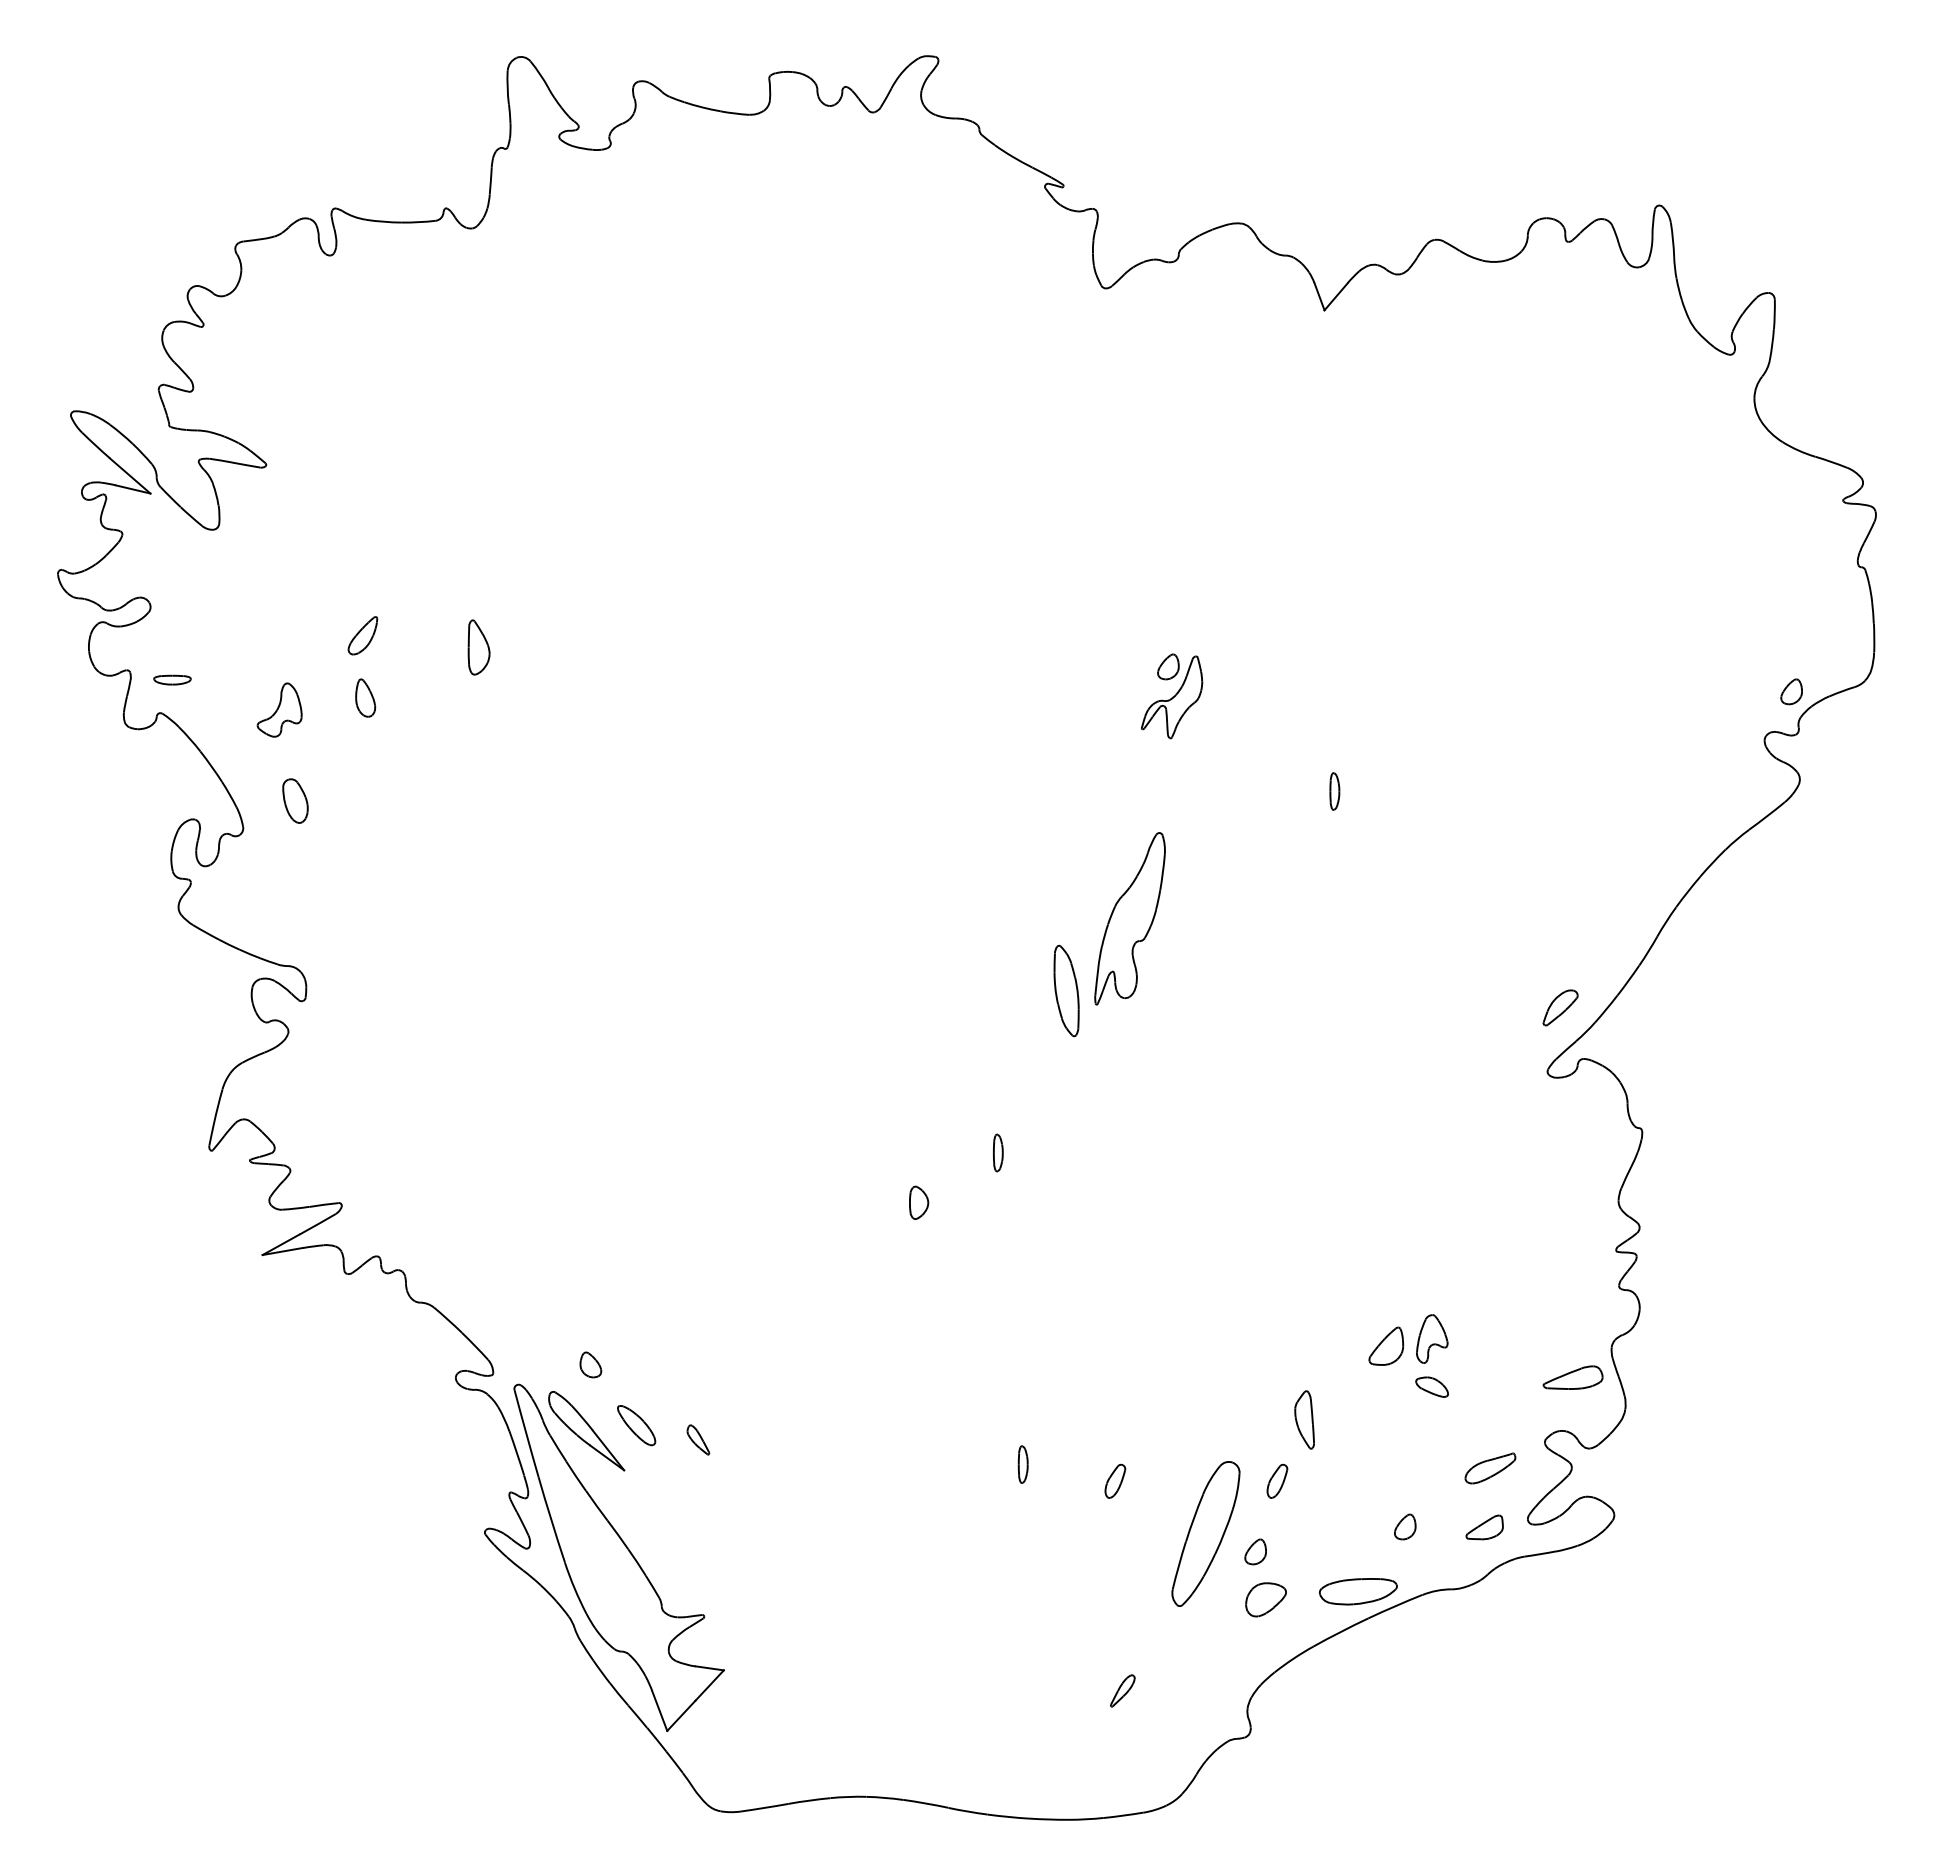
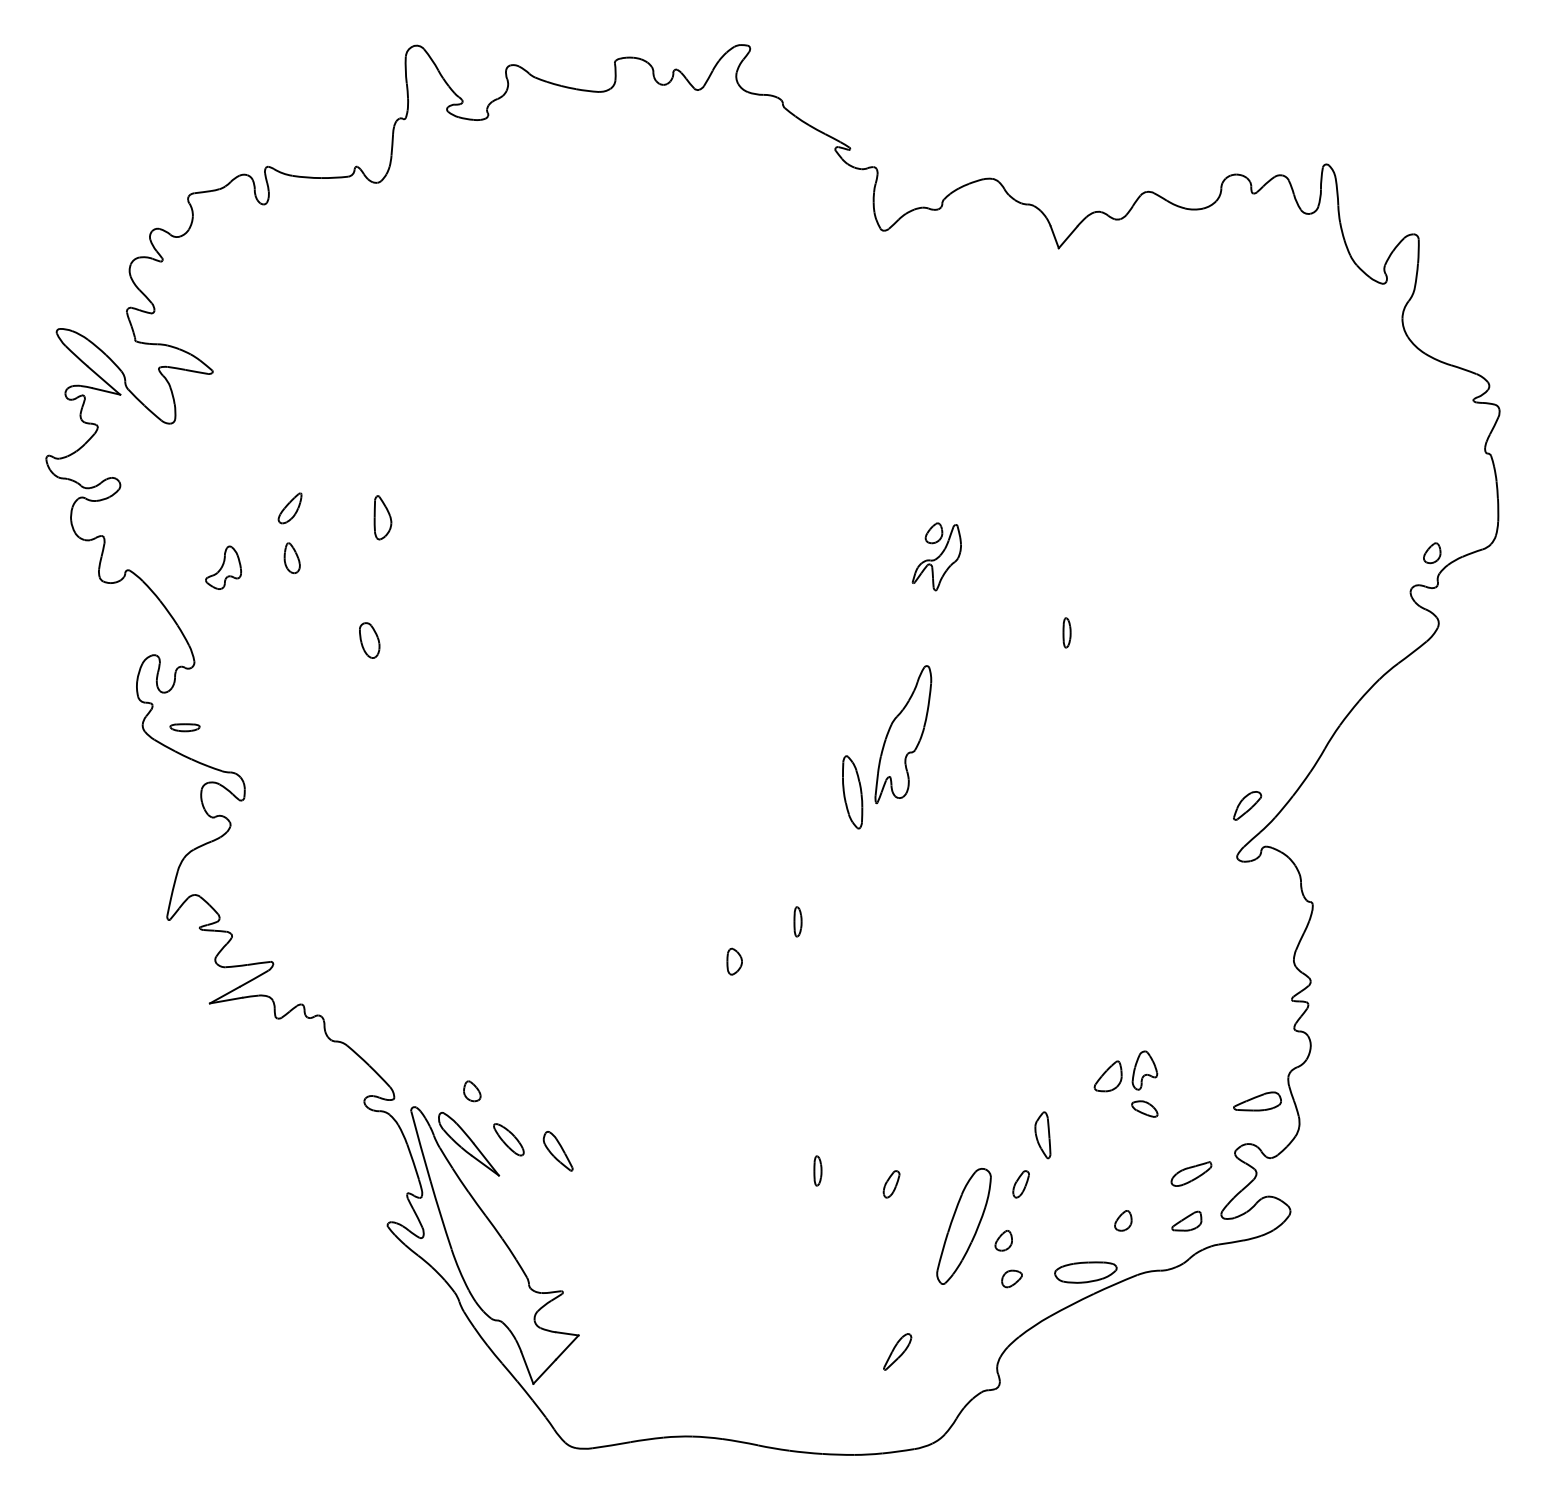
part: (172, 679) -> (185, 727), moved
part: (295, 800) -> (369, 640), moved
part: (698, 1439) -> (558, 1150), size x1.67
part: (1265, 1599) -> (1011, 1278), size x0.62
part: (1122, 1690) -> (897, 1351), size x1.43

